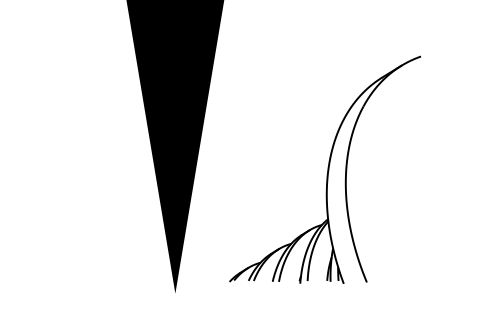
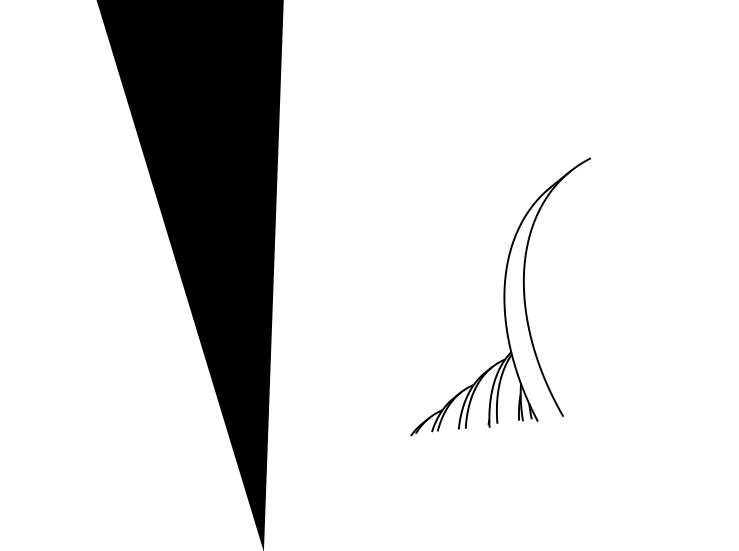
part: (324, 169) -> (500, 297), size x0.62

